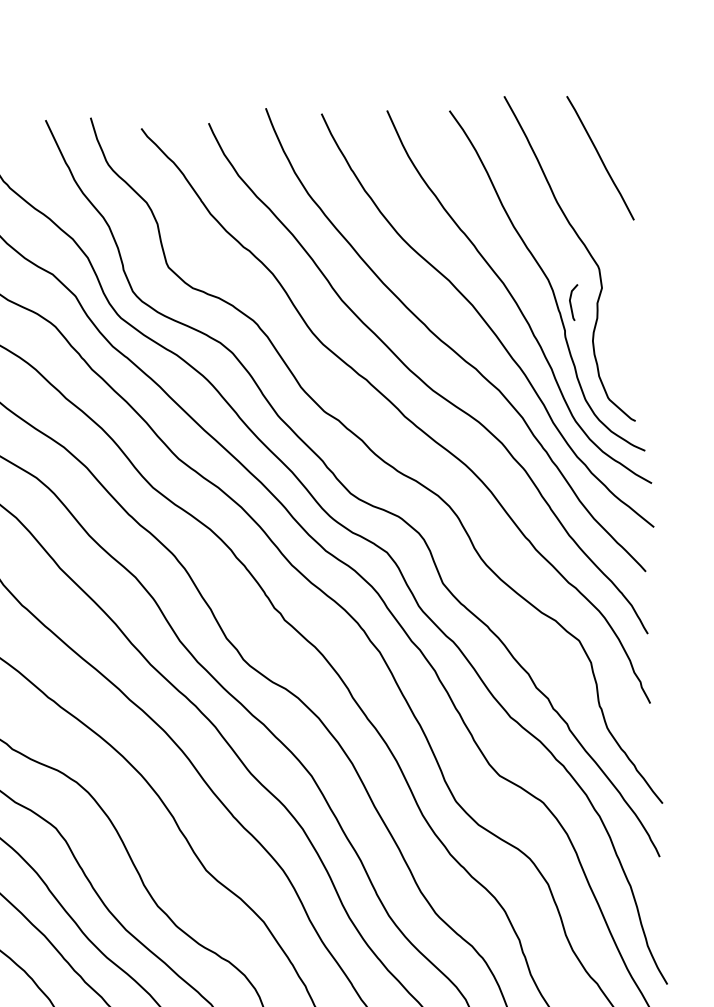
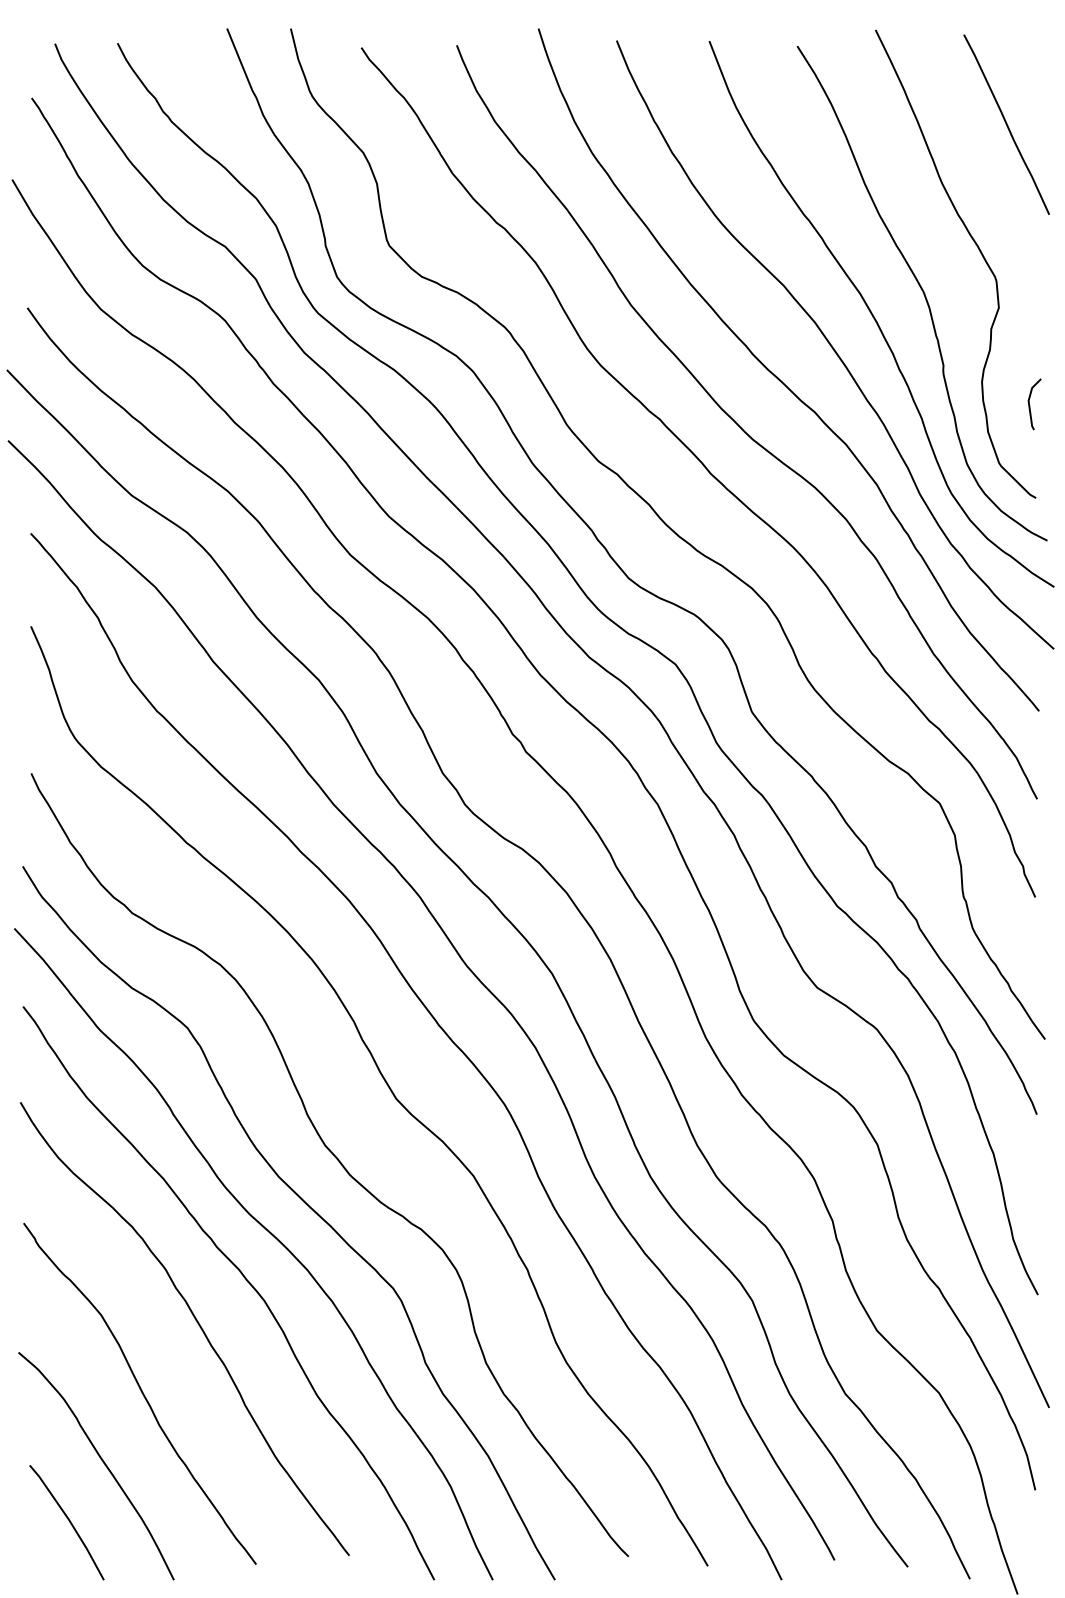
line: (571, 303) -> (1030, 405), moved

